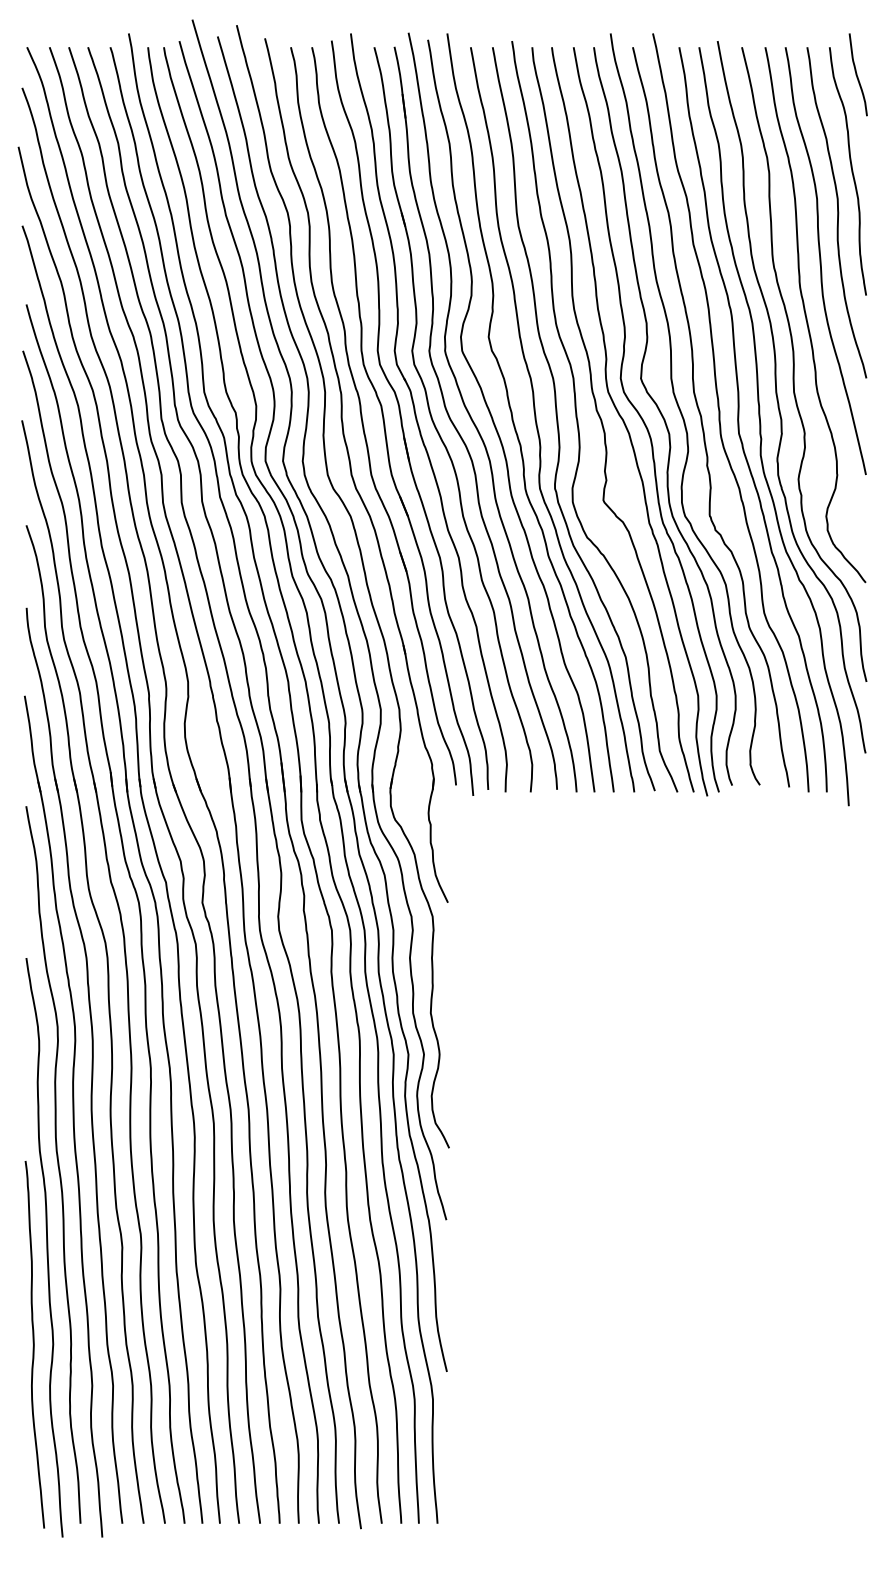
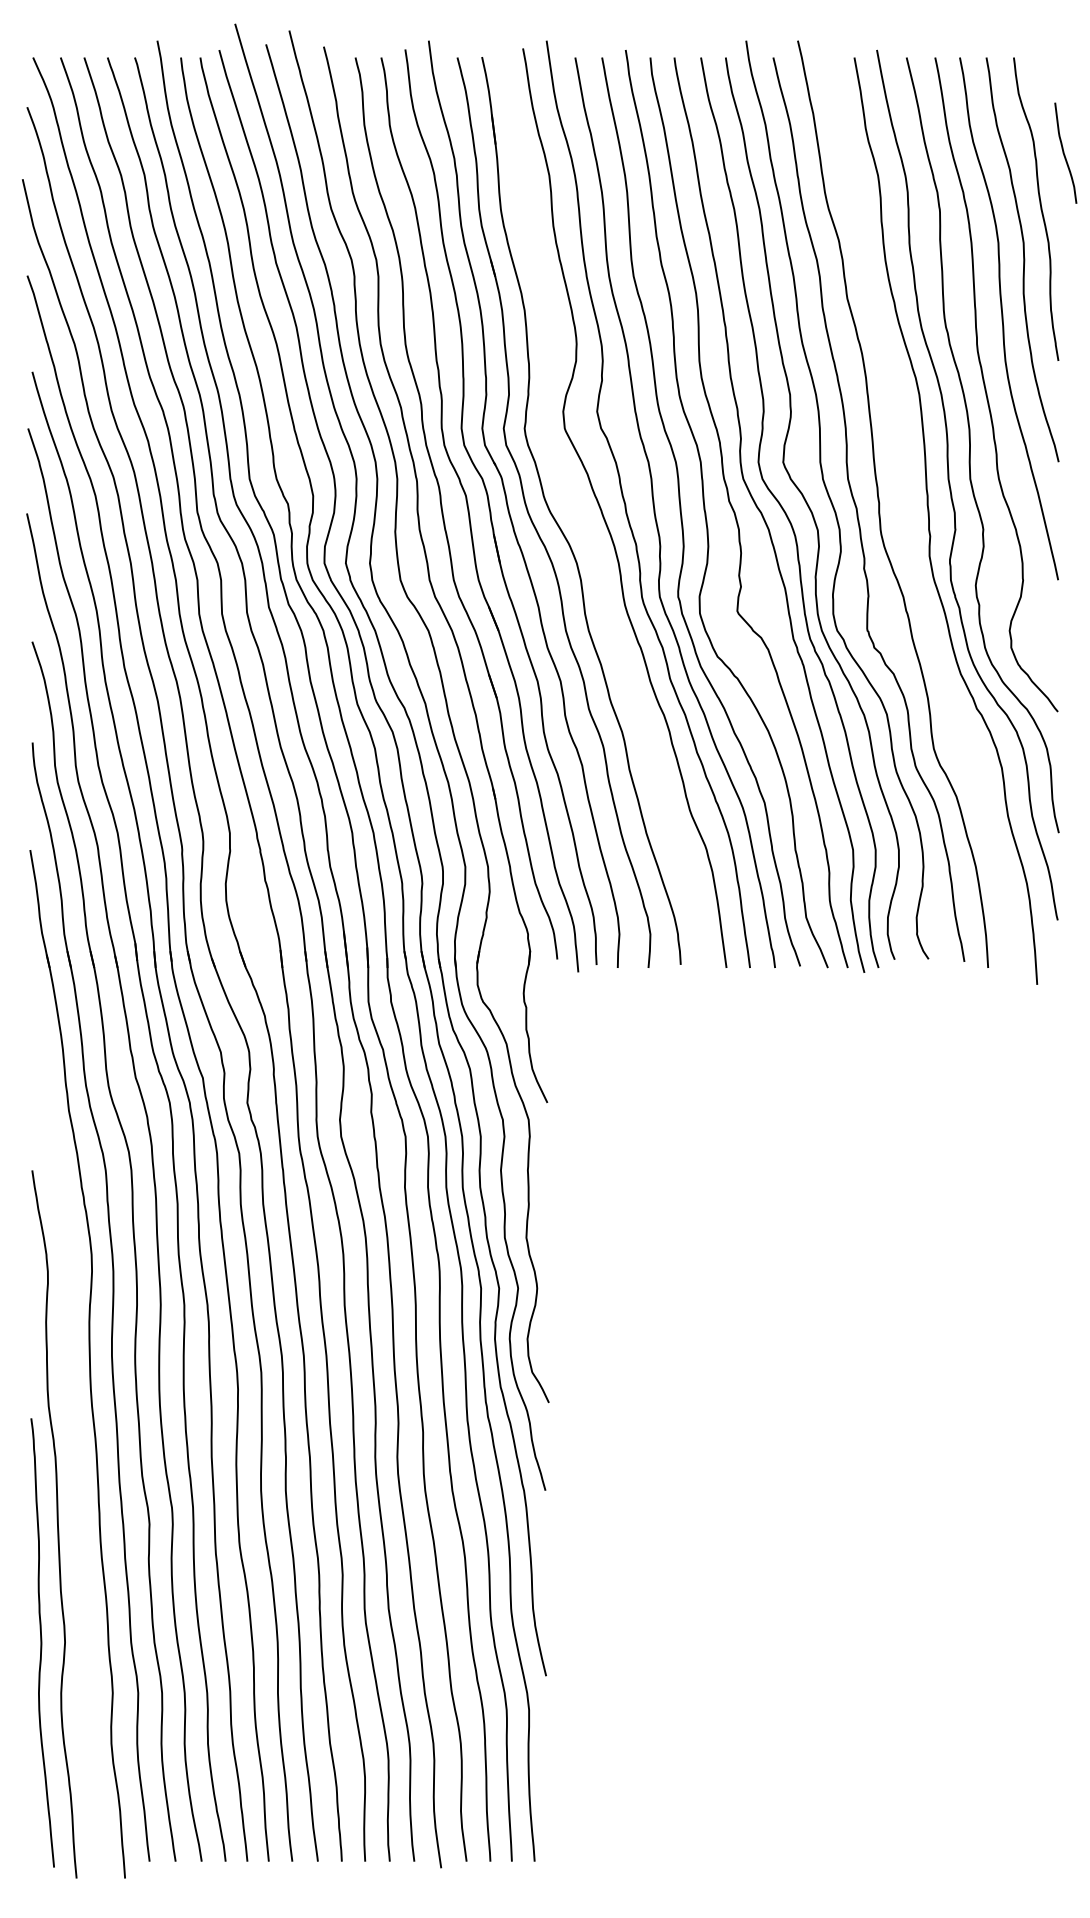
curve: (857, 74) -> (1064, 152), moved
curve: (474, 422) -> (579, 515), removed
curve: (739, 422) -> (903, 516), removed
curve: (57, 1164) -> (70, 1422), removed

